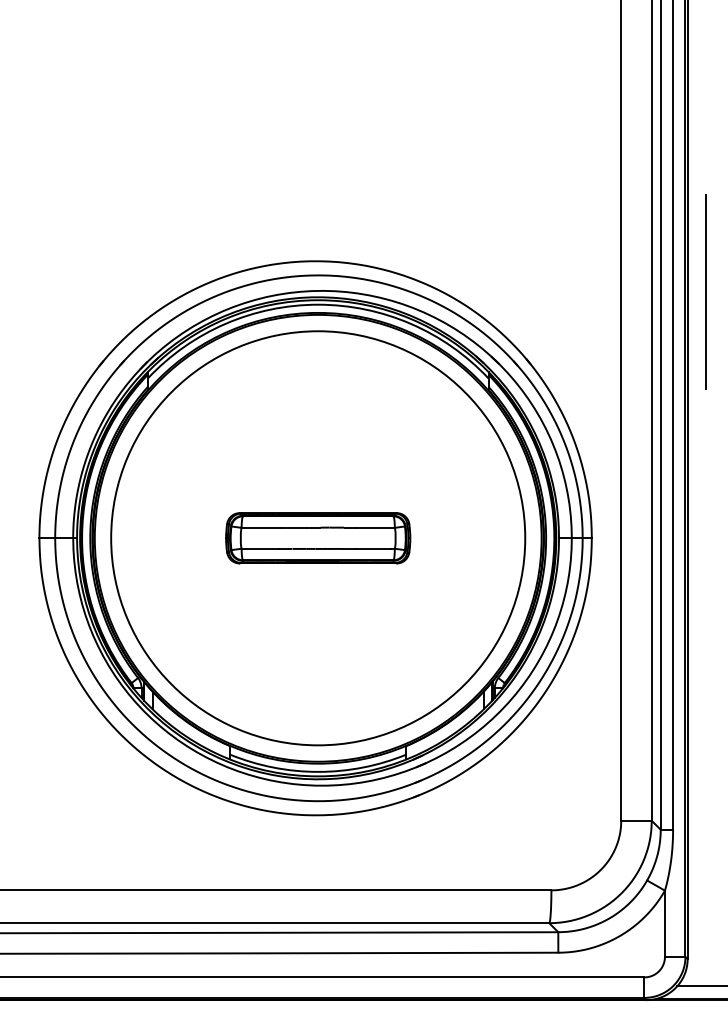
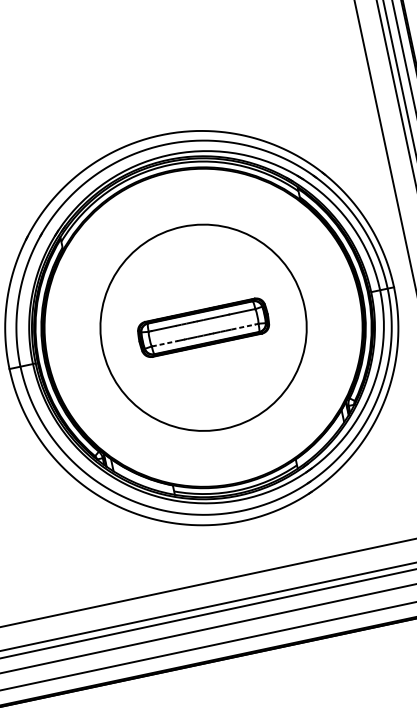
circle: (318, 538) -> (203, 327), size x0.7
line: (260, 548) -> (164, 343), solid -> dashed
line: (373, 548) -> (243, 326), solid -> dashed

